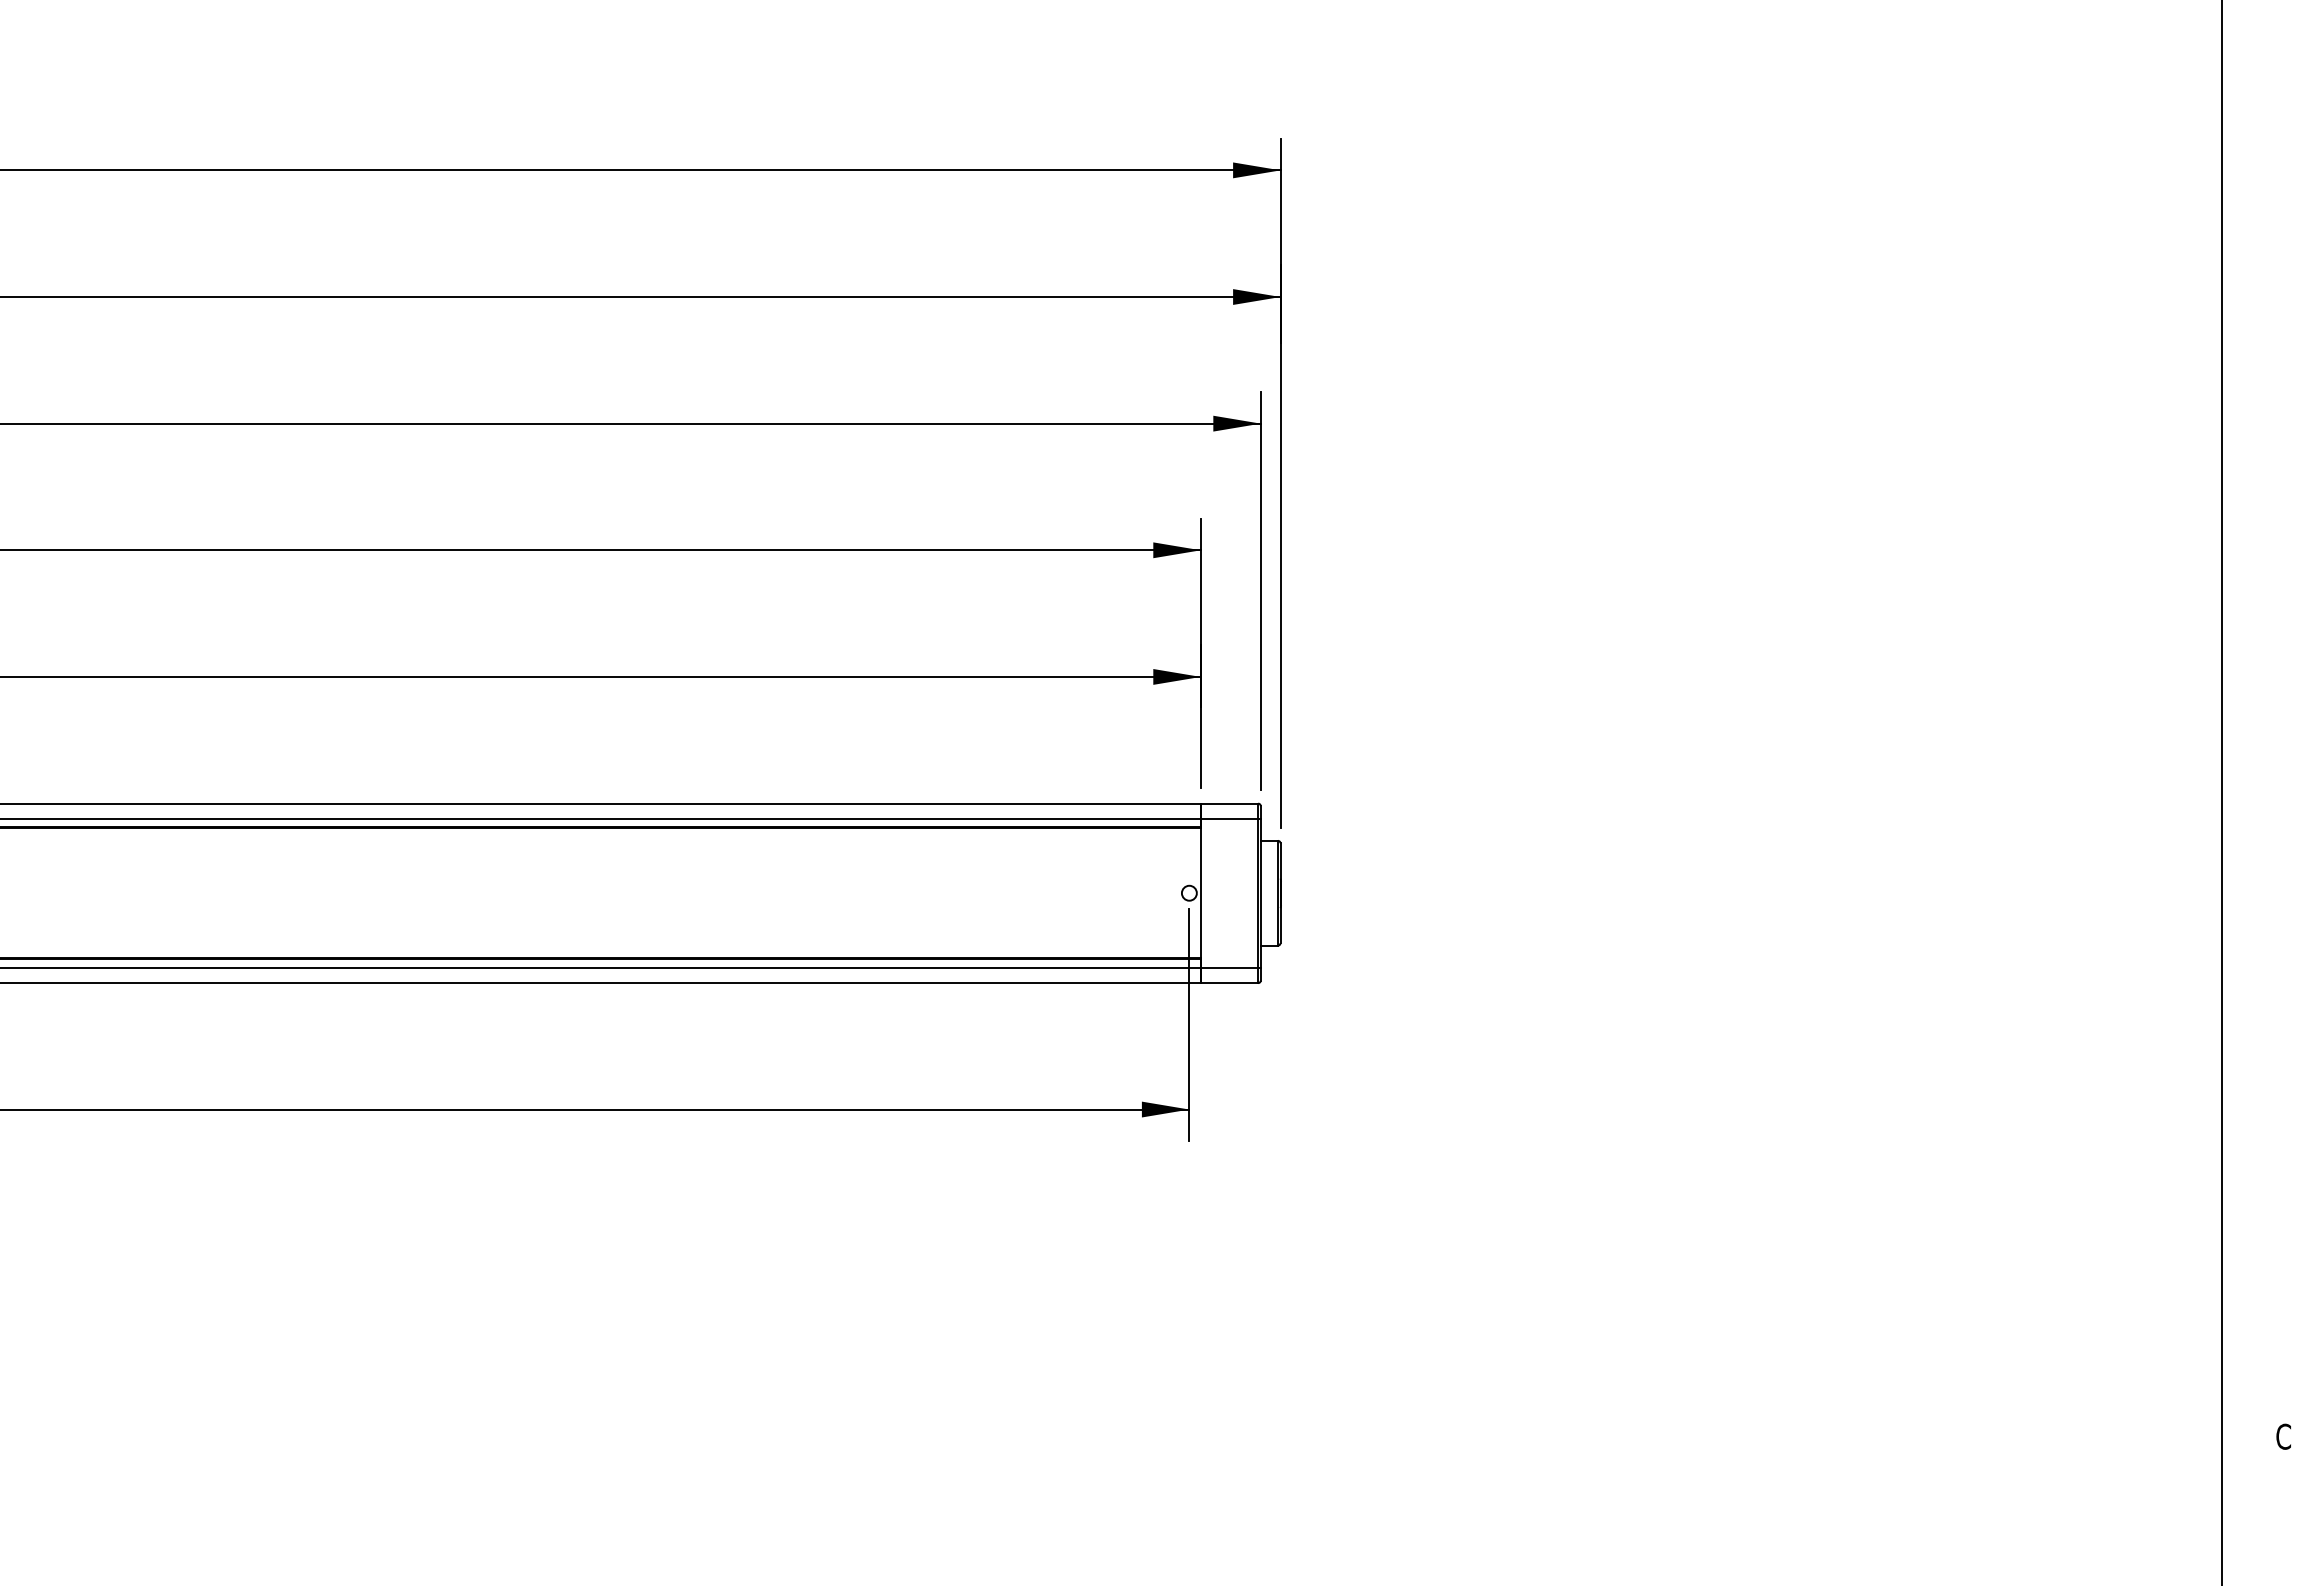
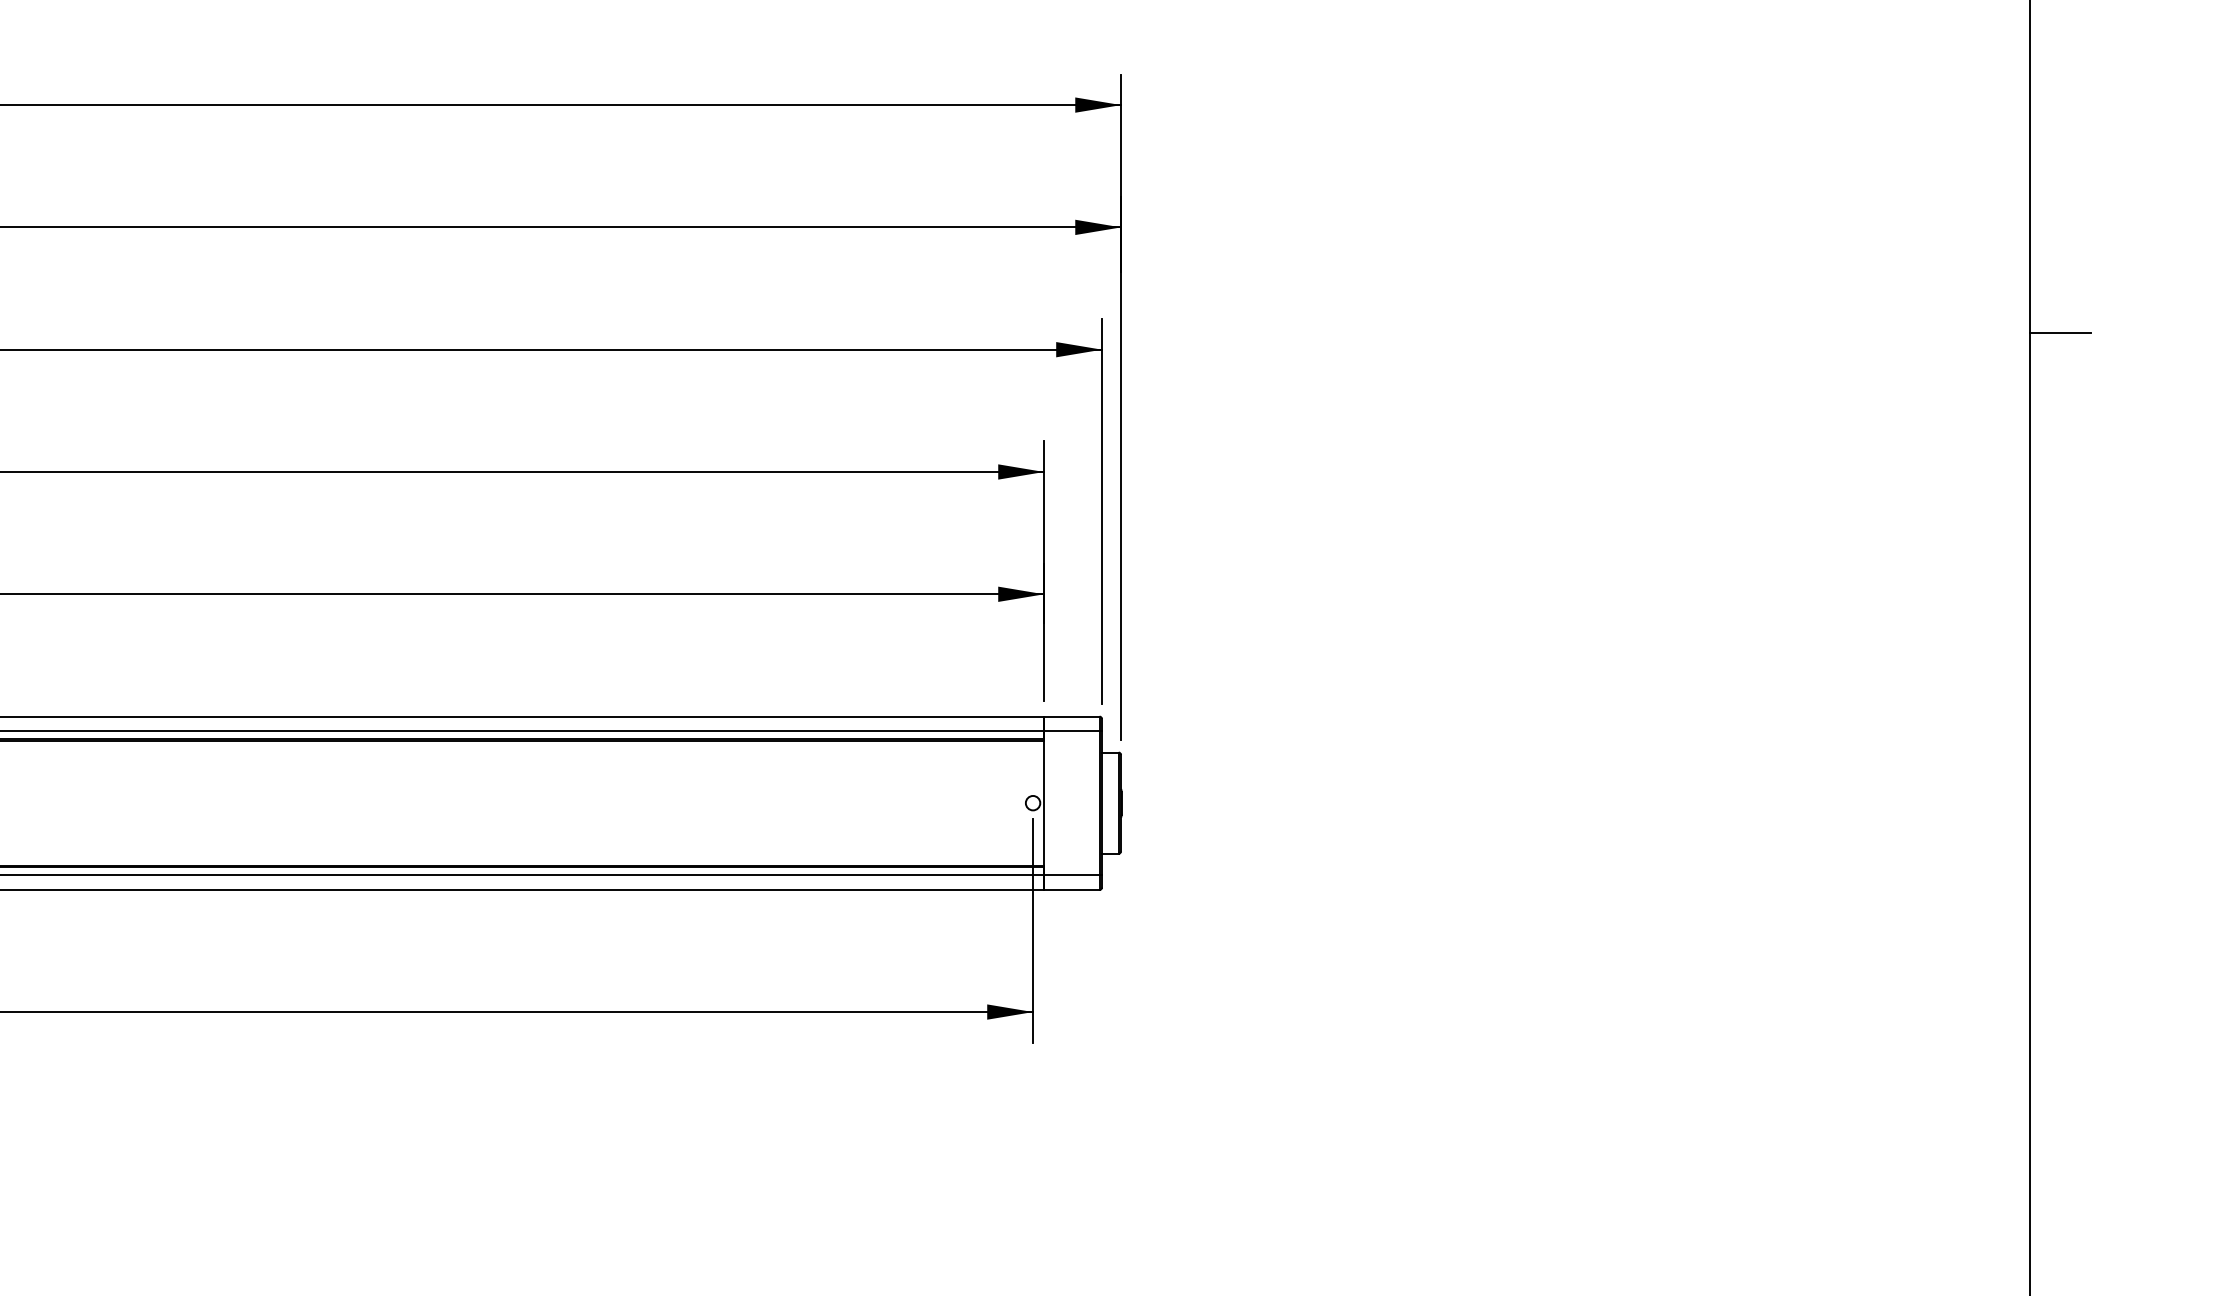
line: (2253, 405) -> (2060, 332), added

